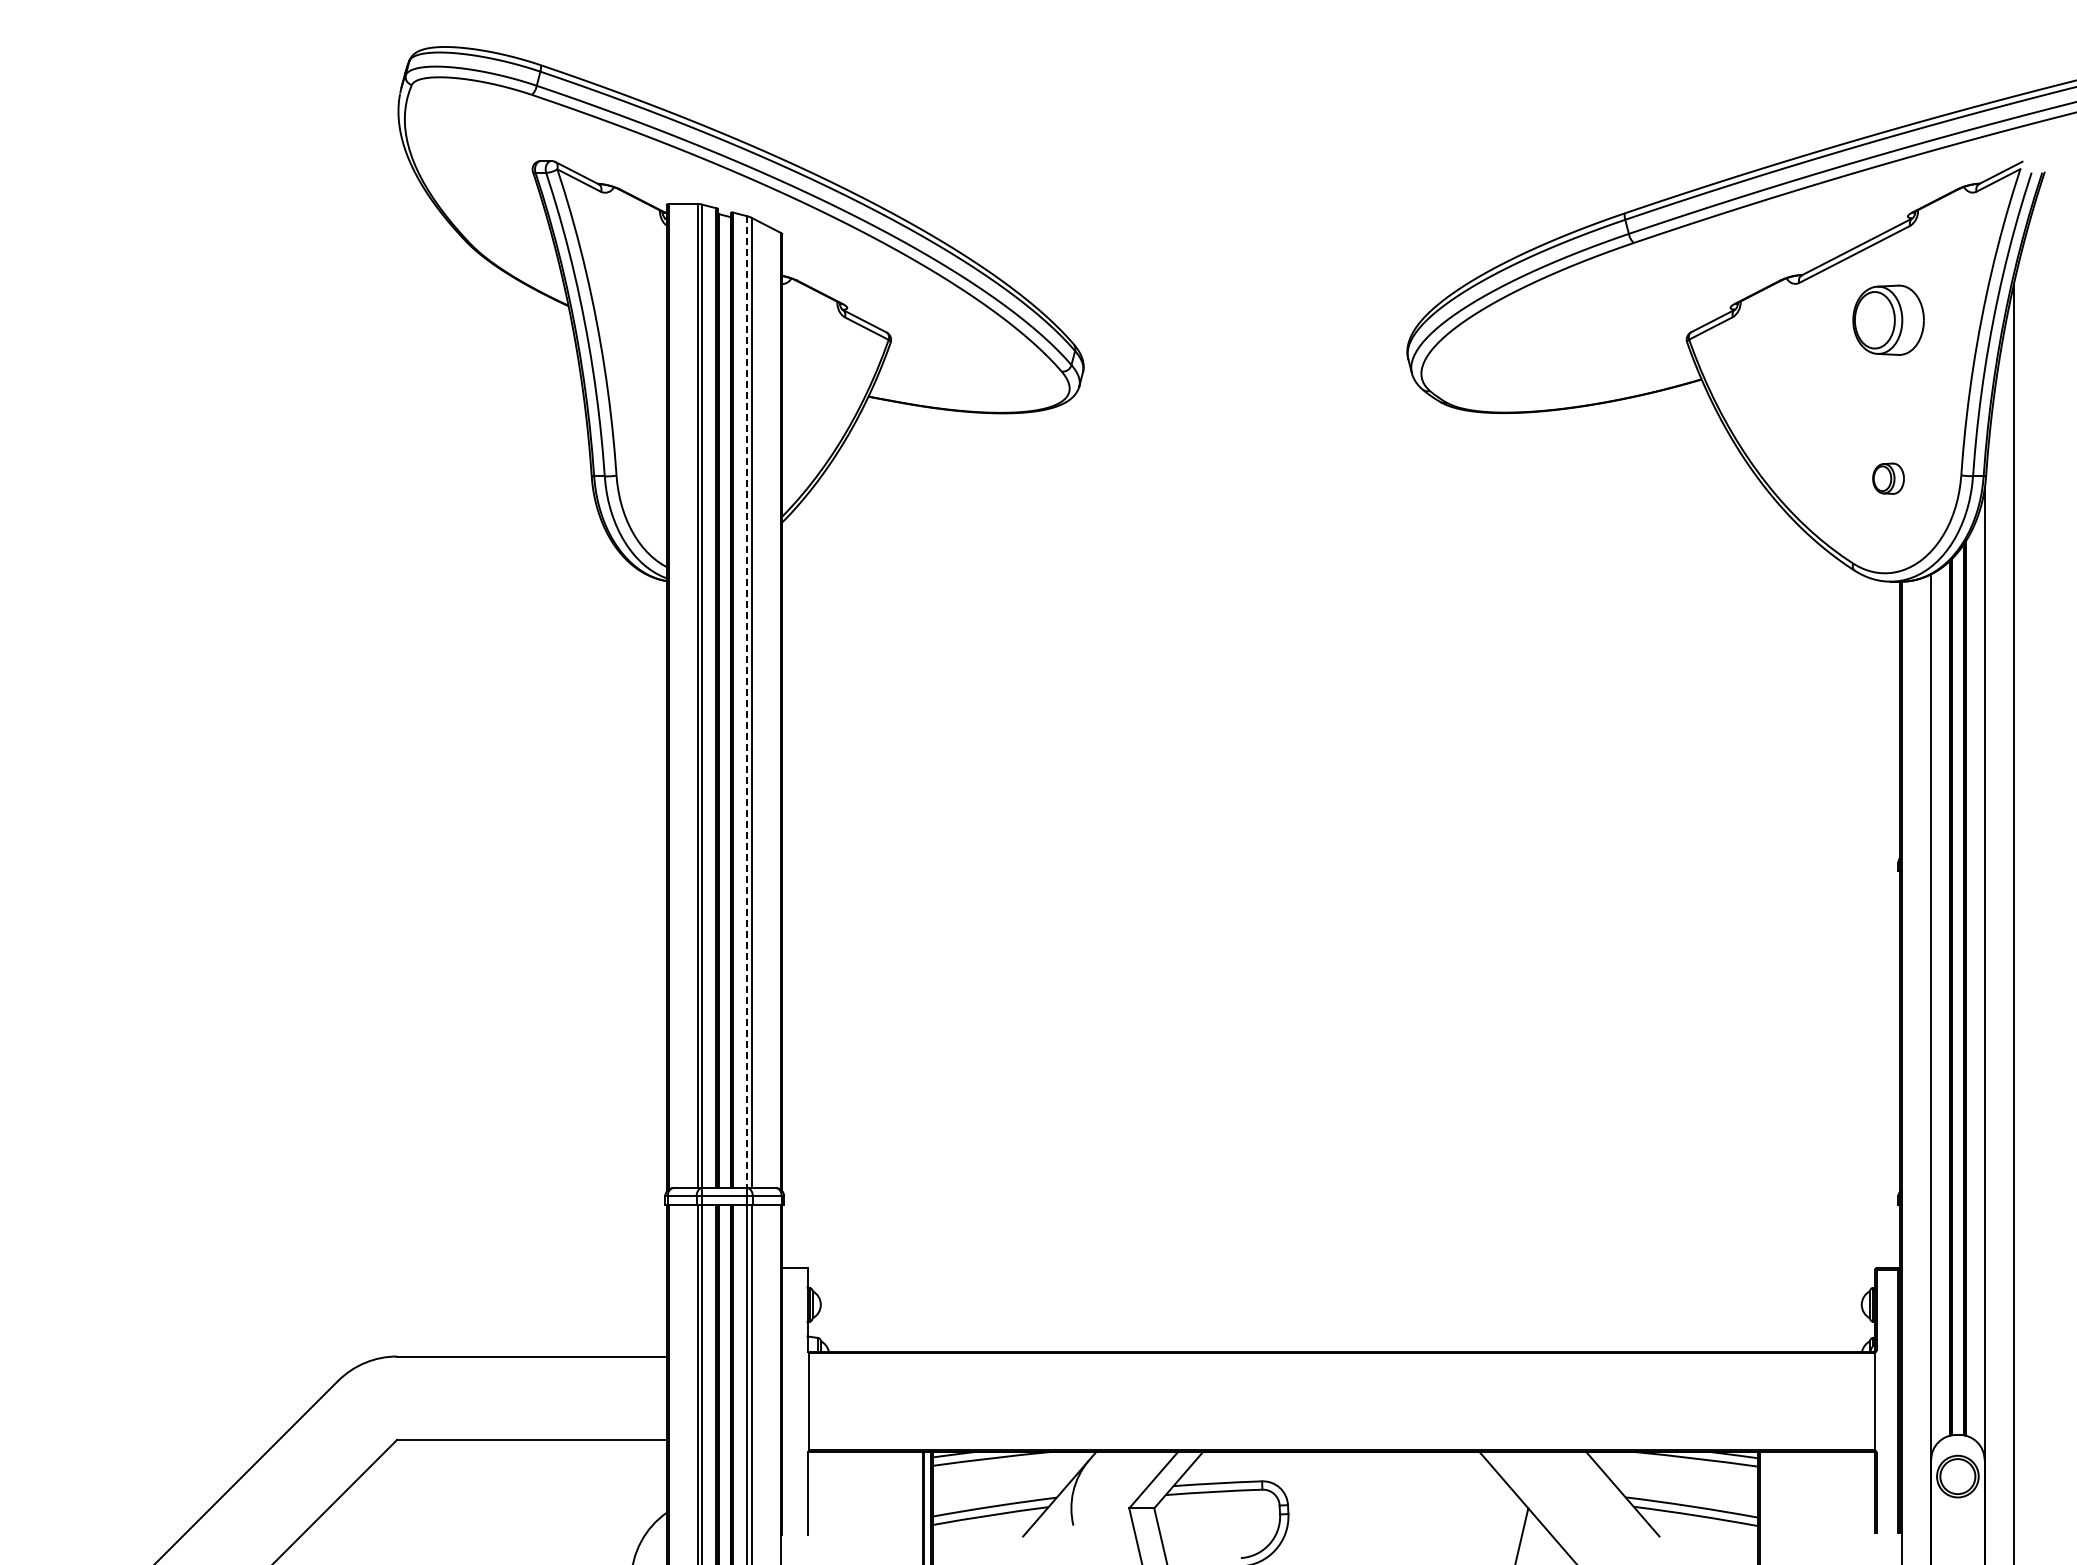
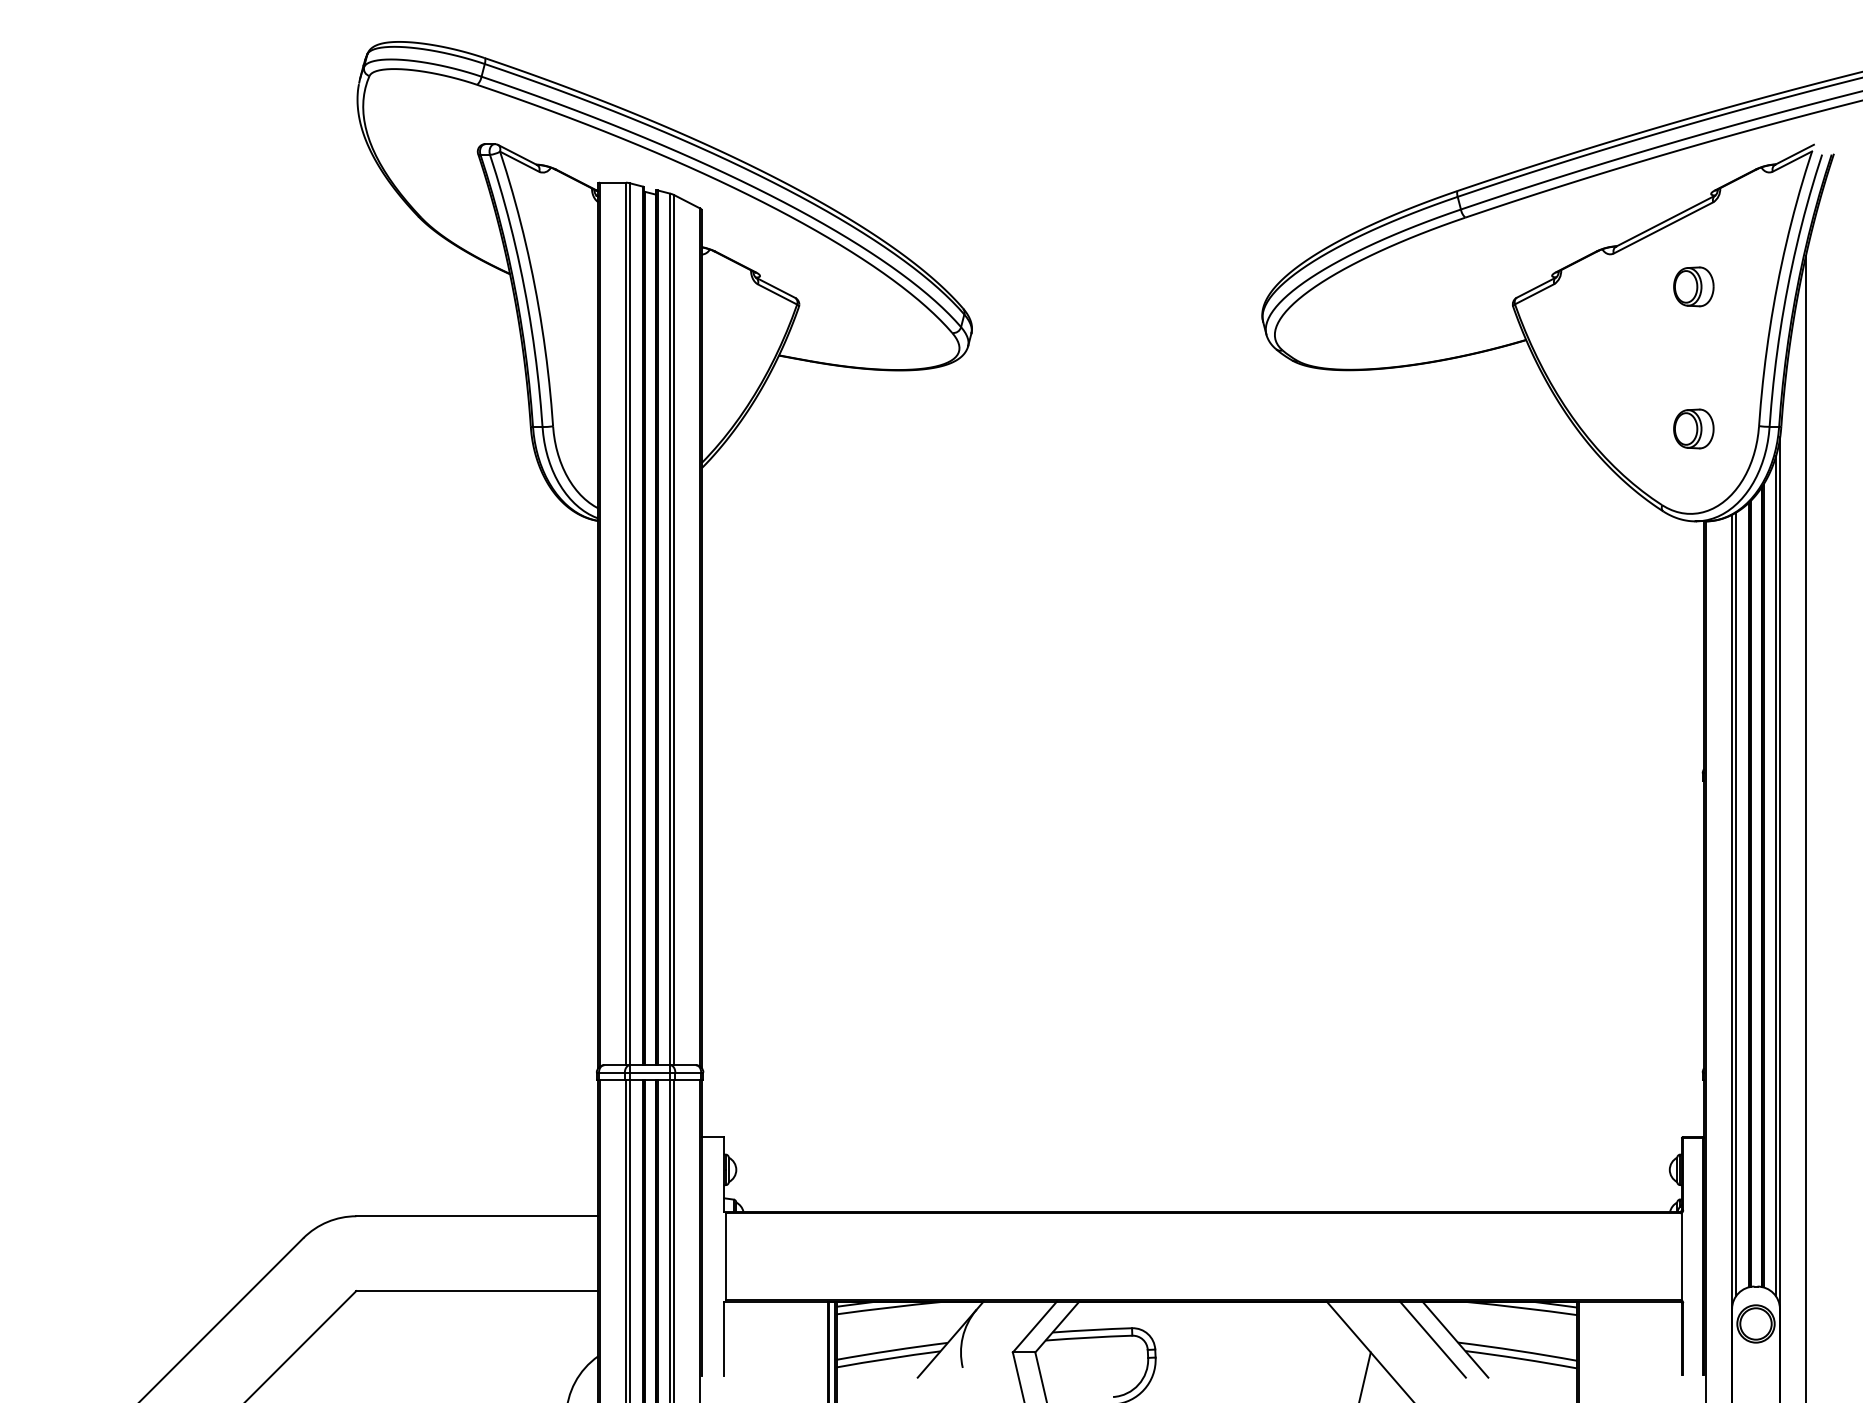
part: (1888, 319) -> (1693, 286), size x0.62
part: (1888, 478) -> (1693, 428), size x1.43
line: (746, 702) -> (669, 629), dashed -> solid
line: (1980, 977) -> (1776, 876), added
line: (1935, 1008) -> (1735, 904), added
line: (1597, 1493) -> (1432, 1339), added

